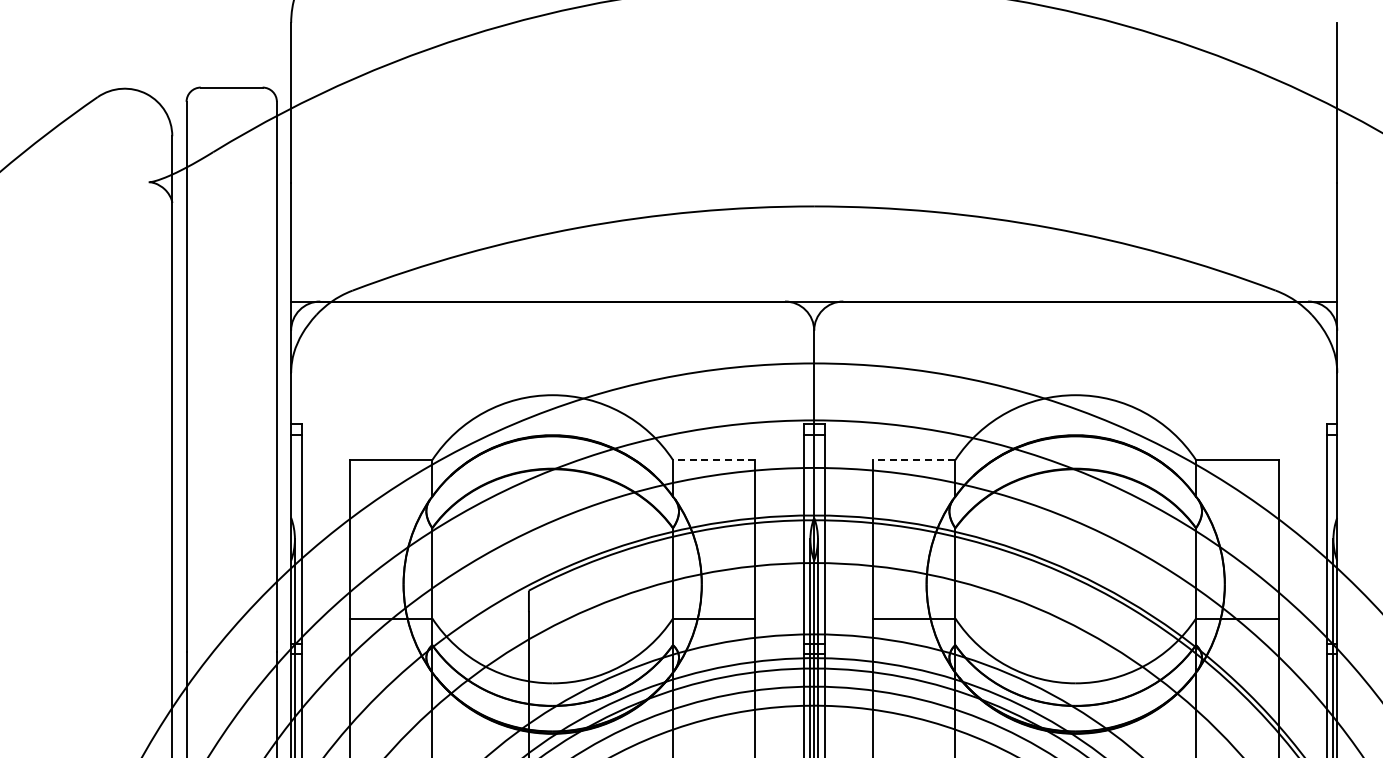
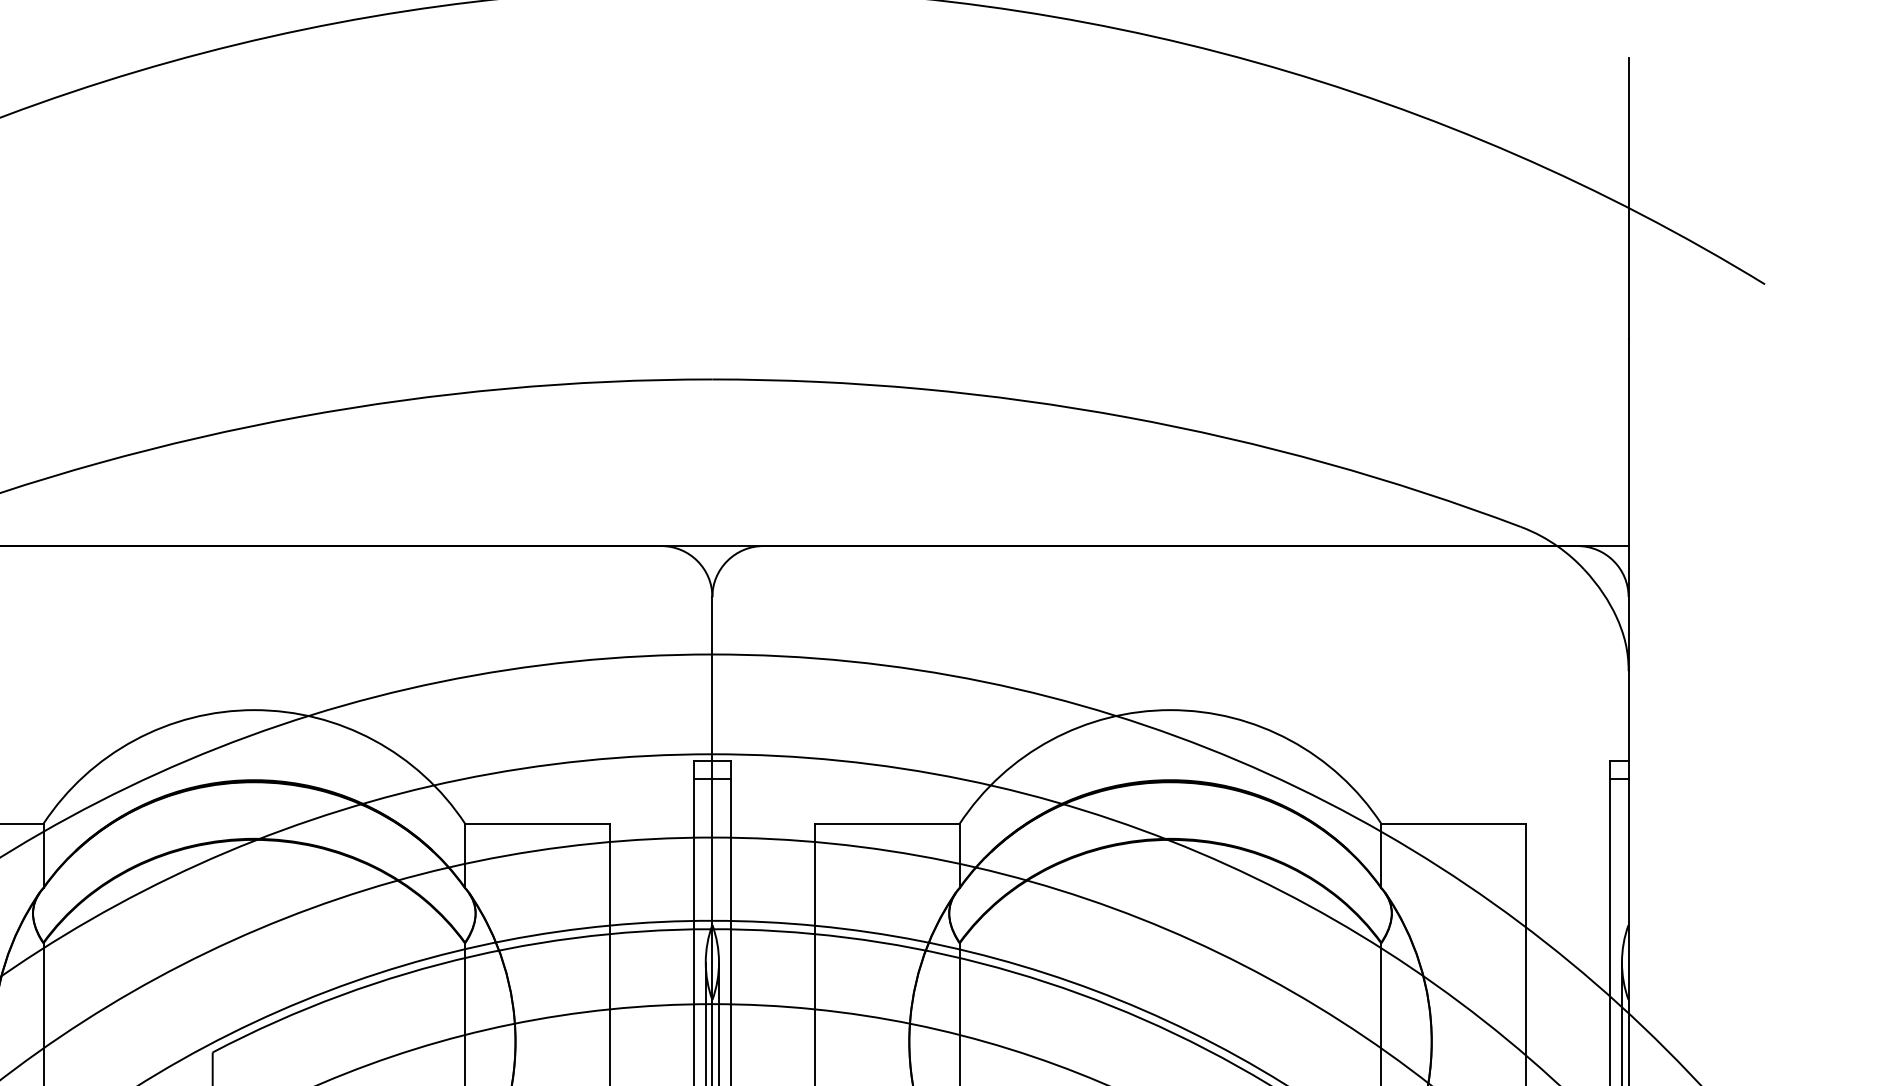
line: (713, 460) -> (536, 824), dashed -> solid
line: (913, 460) -> (886, 824), dashed -> solid

